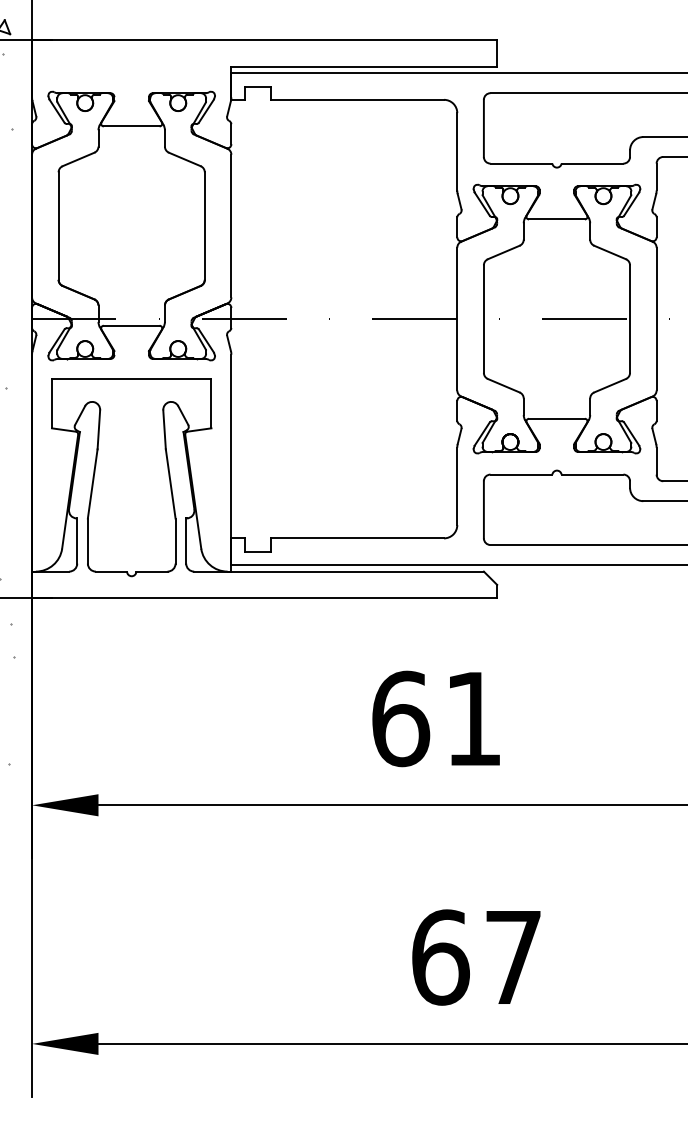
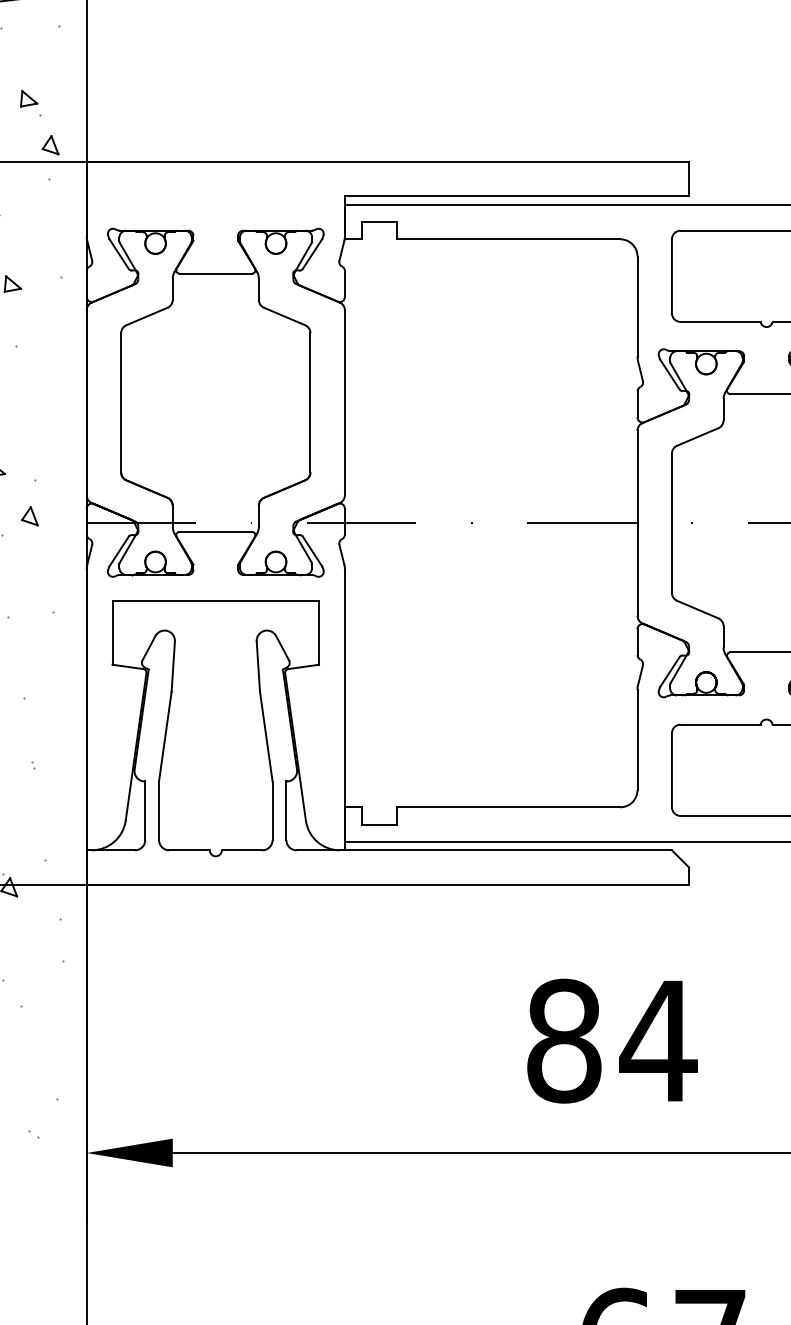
text: (437, 718) -> (611, 1040), 61 -> 84

